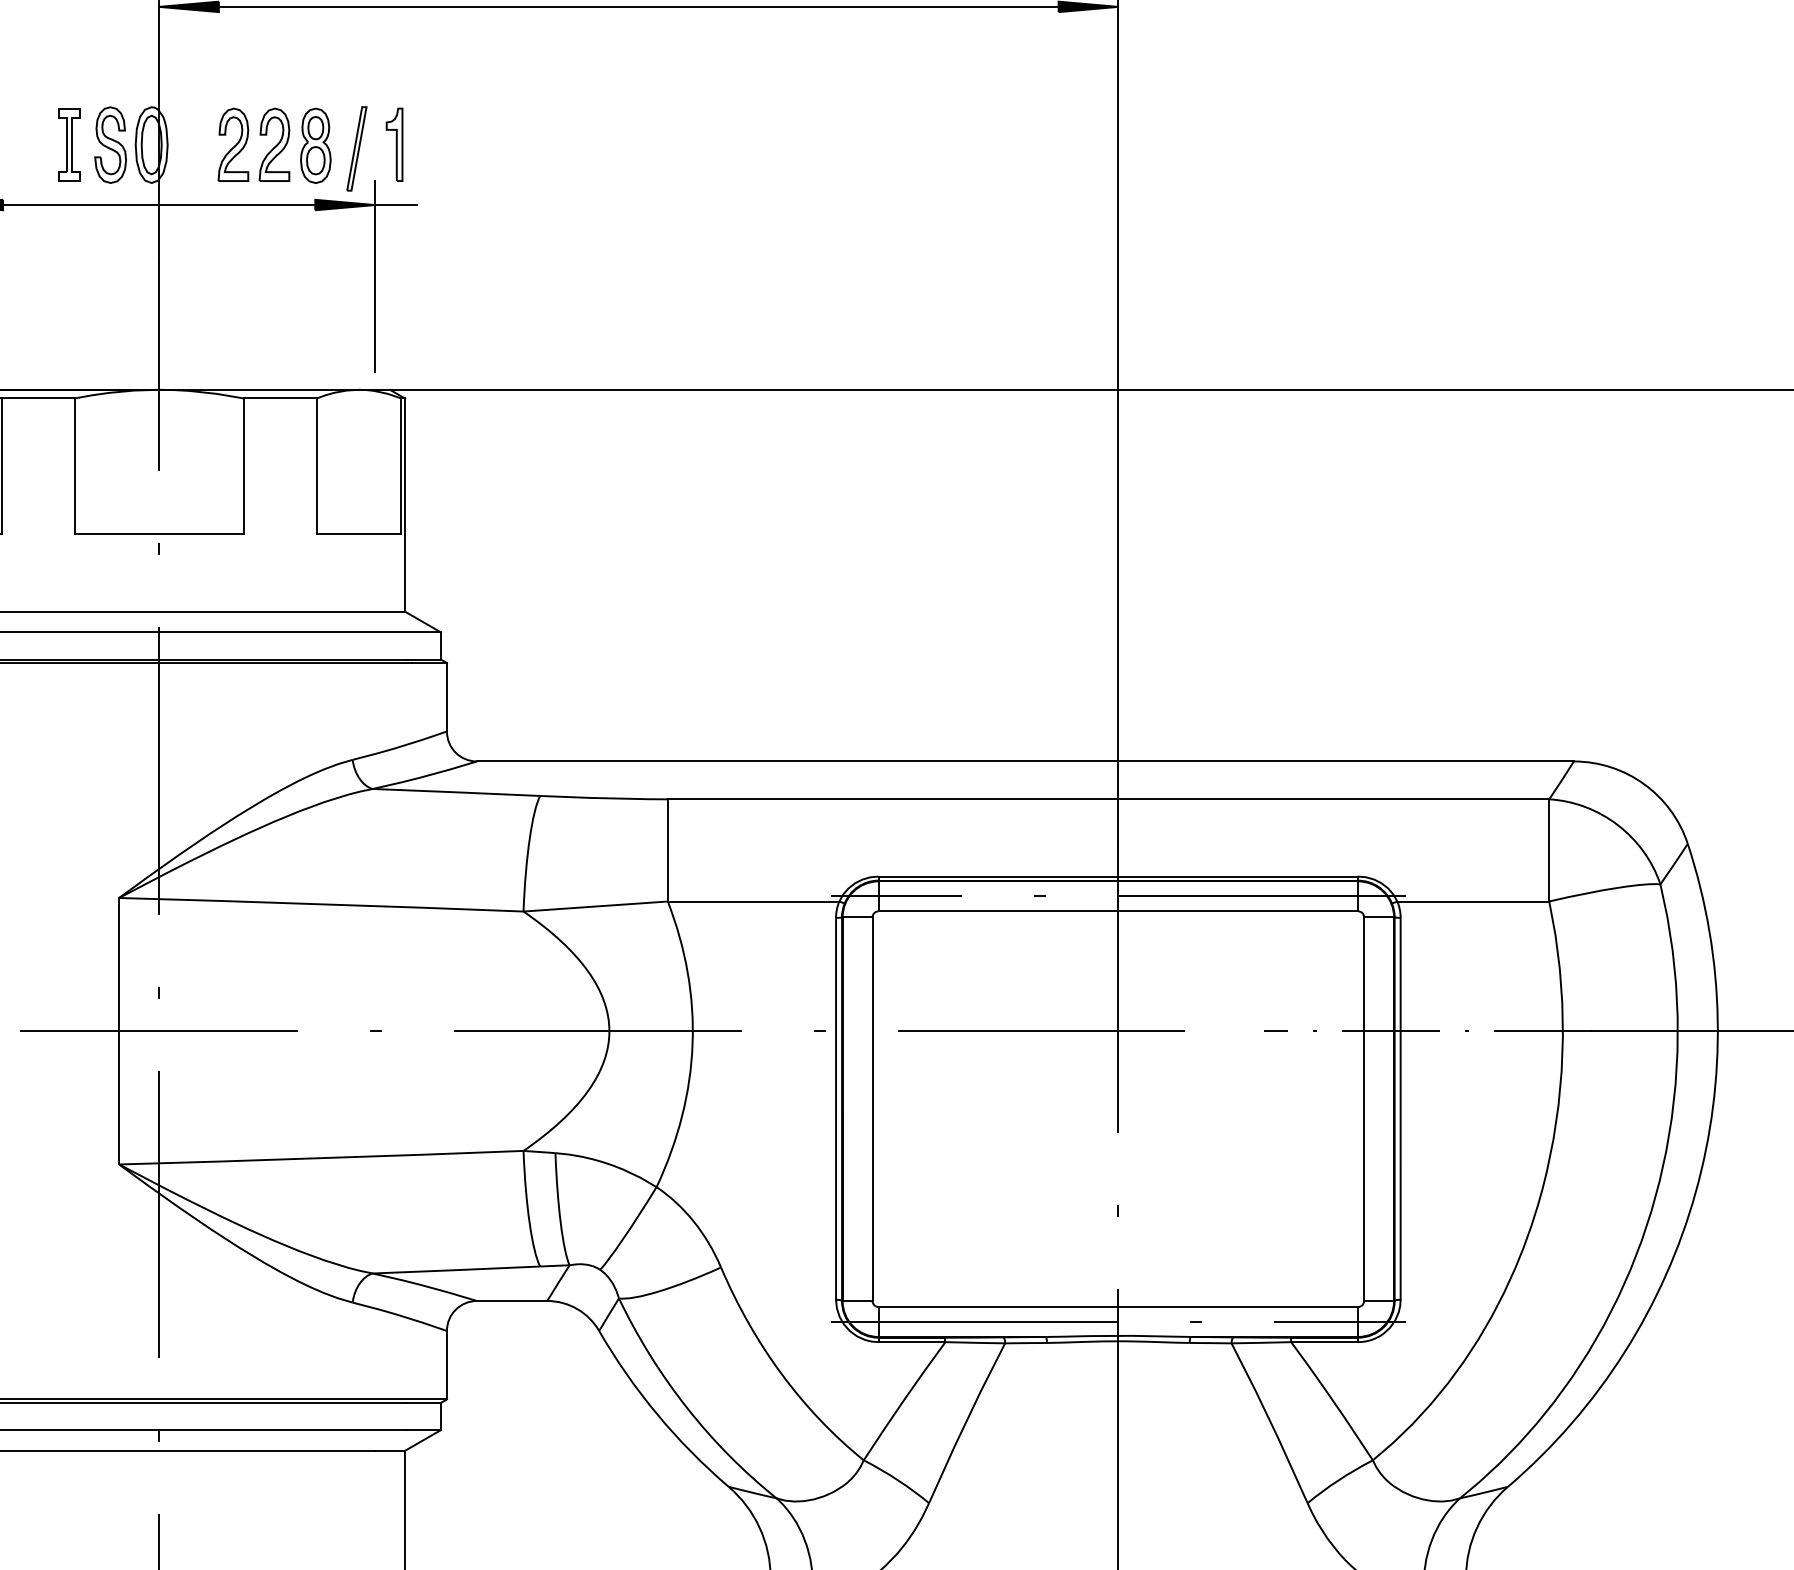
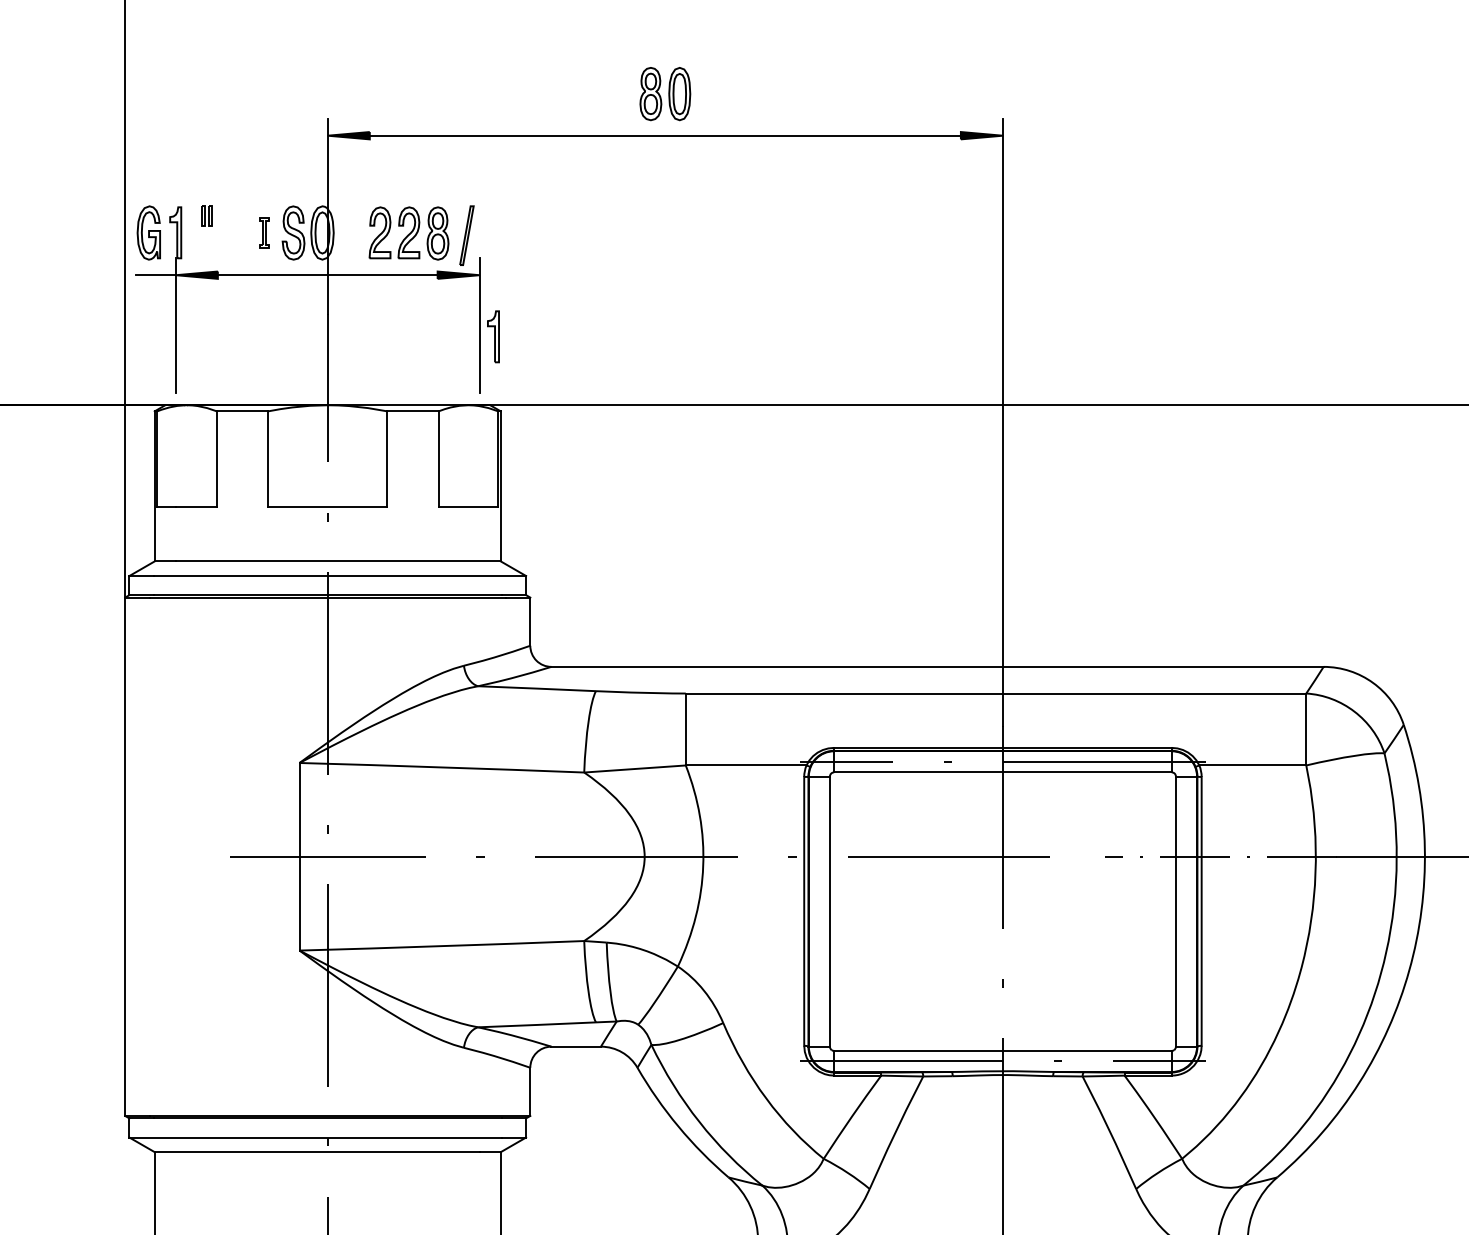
part: (69, 144) -> (264, 232), size x0.6
part: (394, 144) -> (493, 336), moved
line: (396, 205) -> (494, 275), removed

